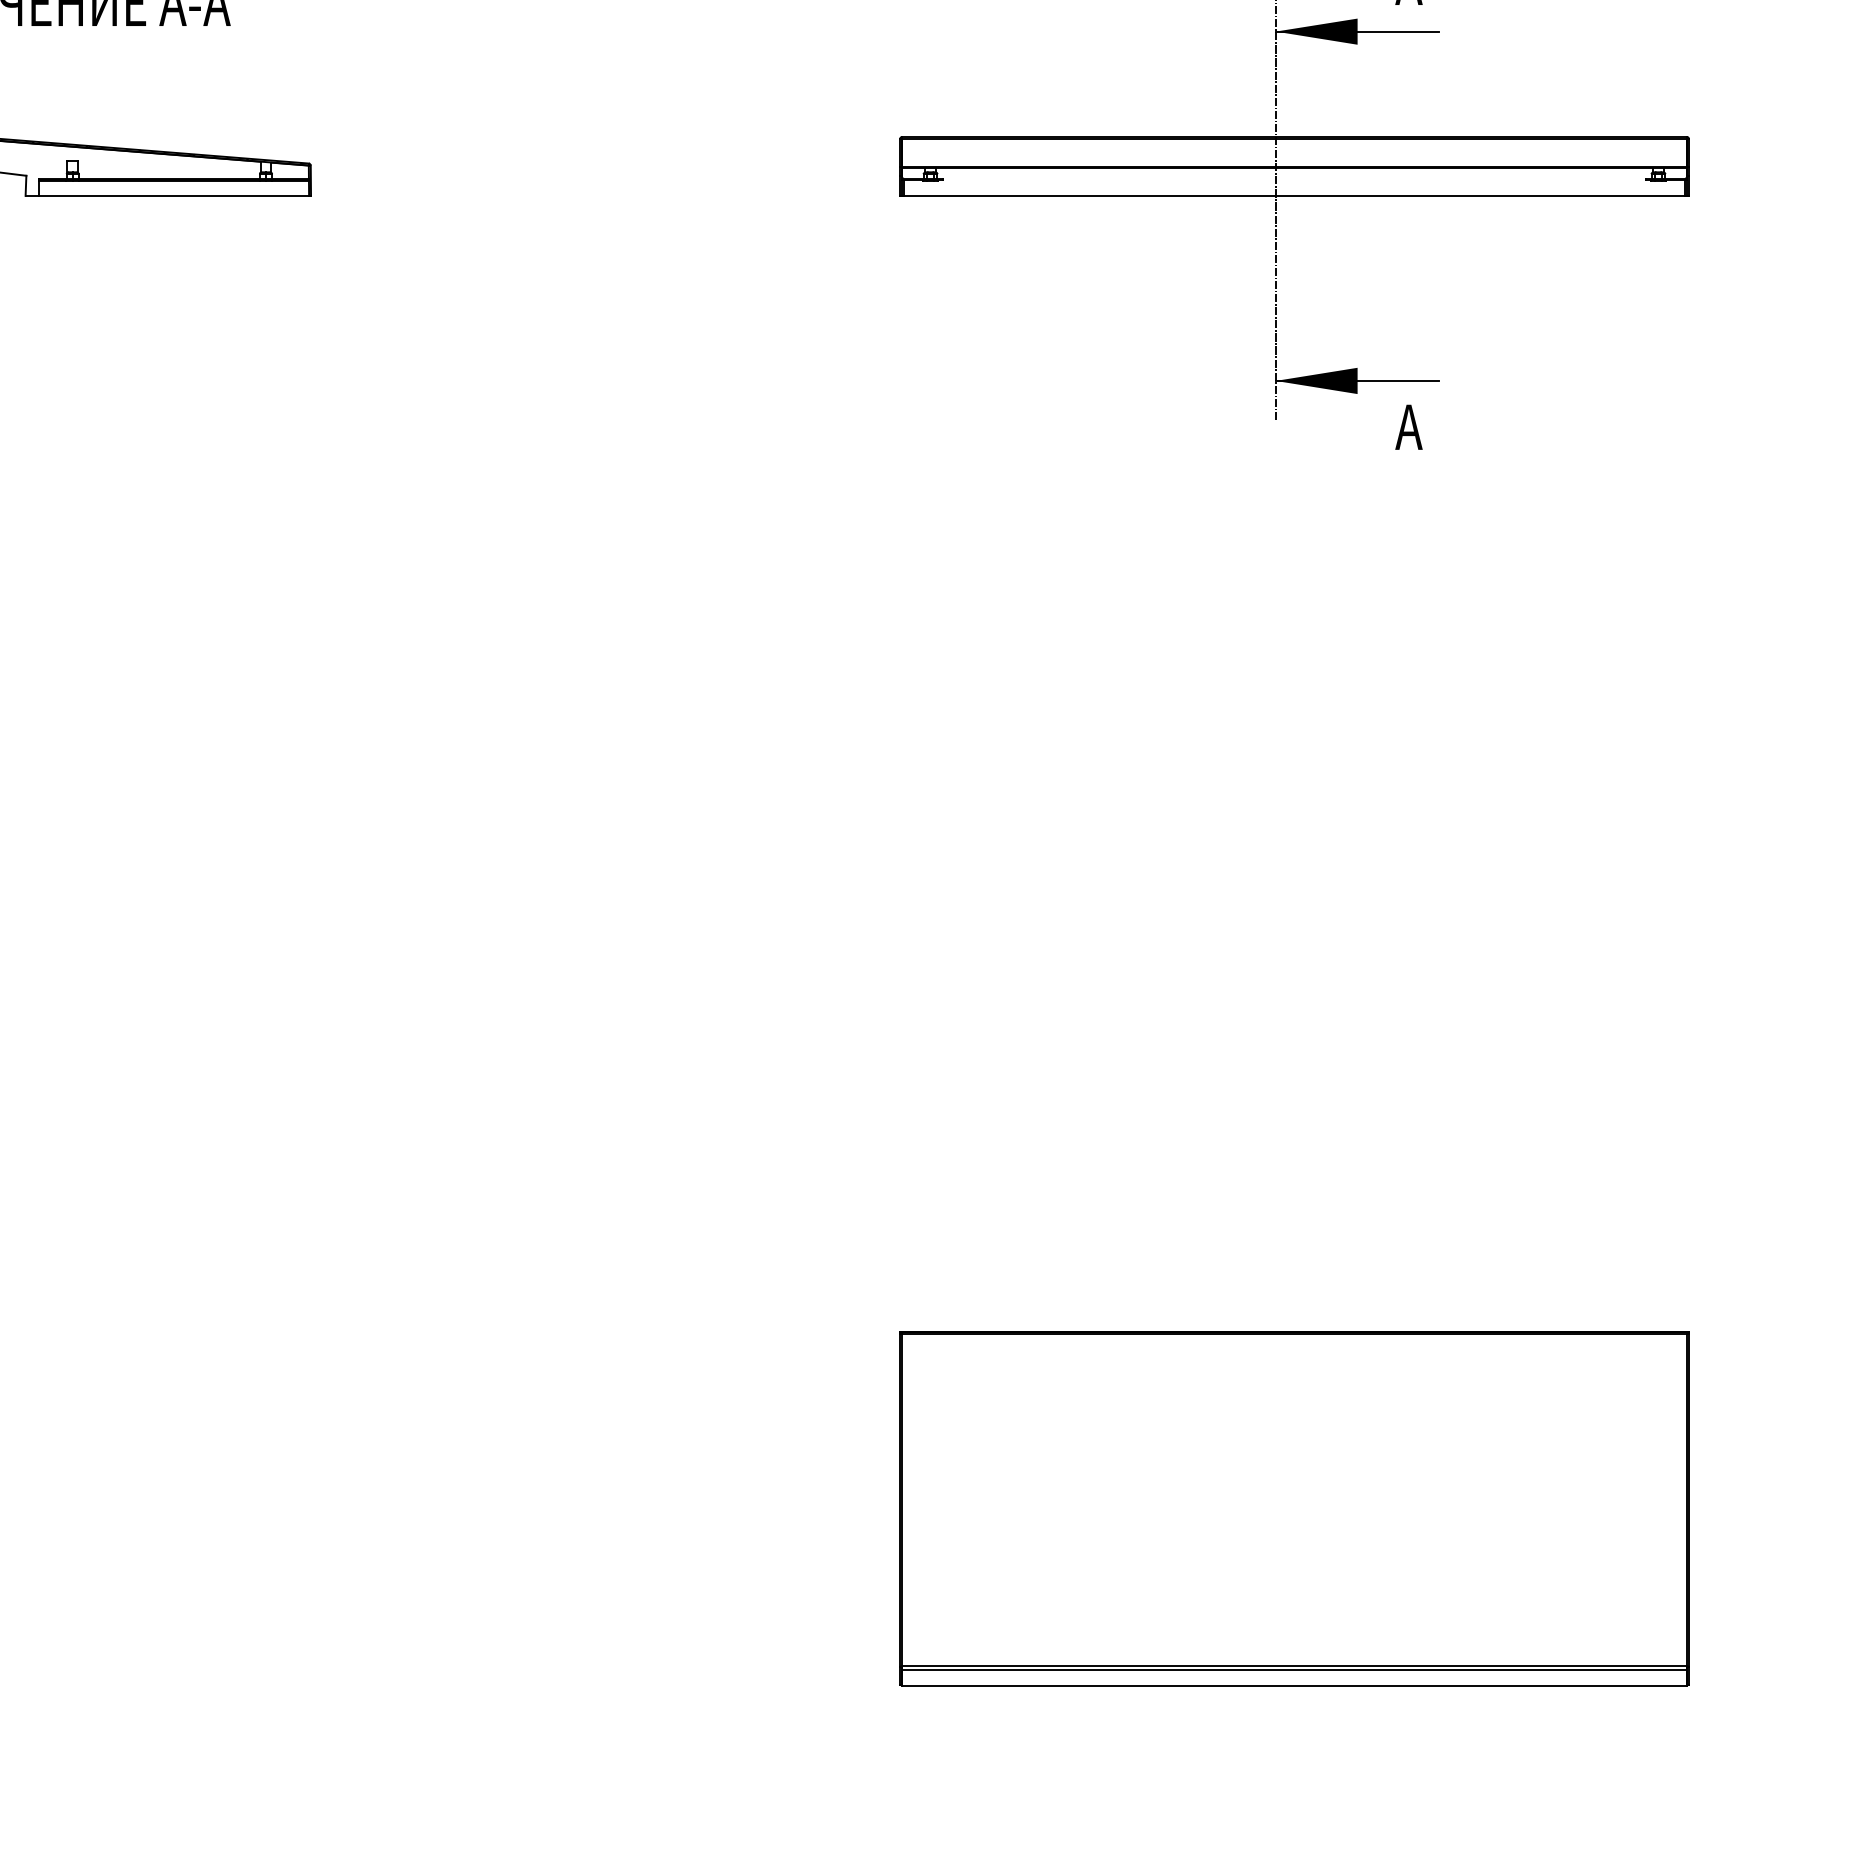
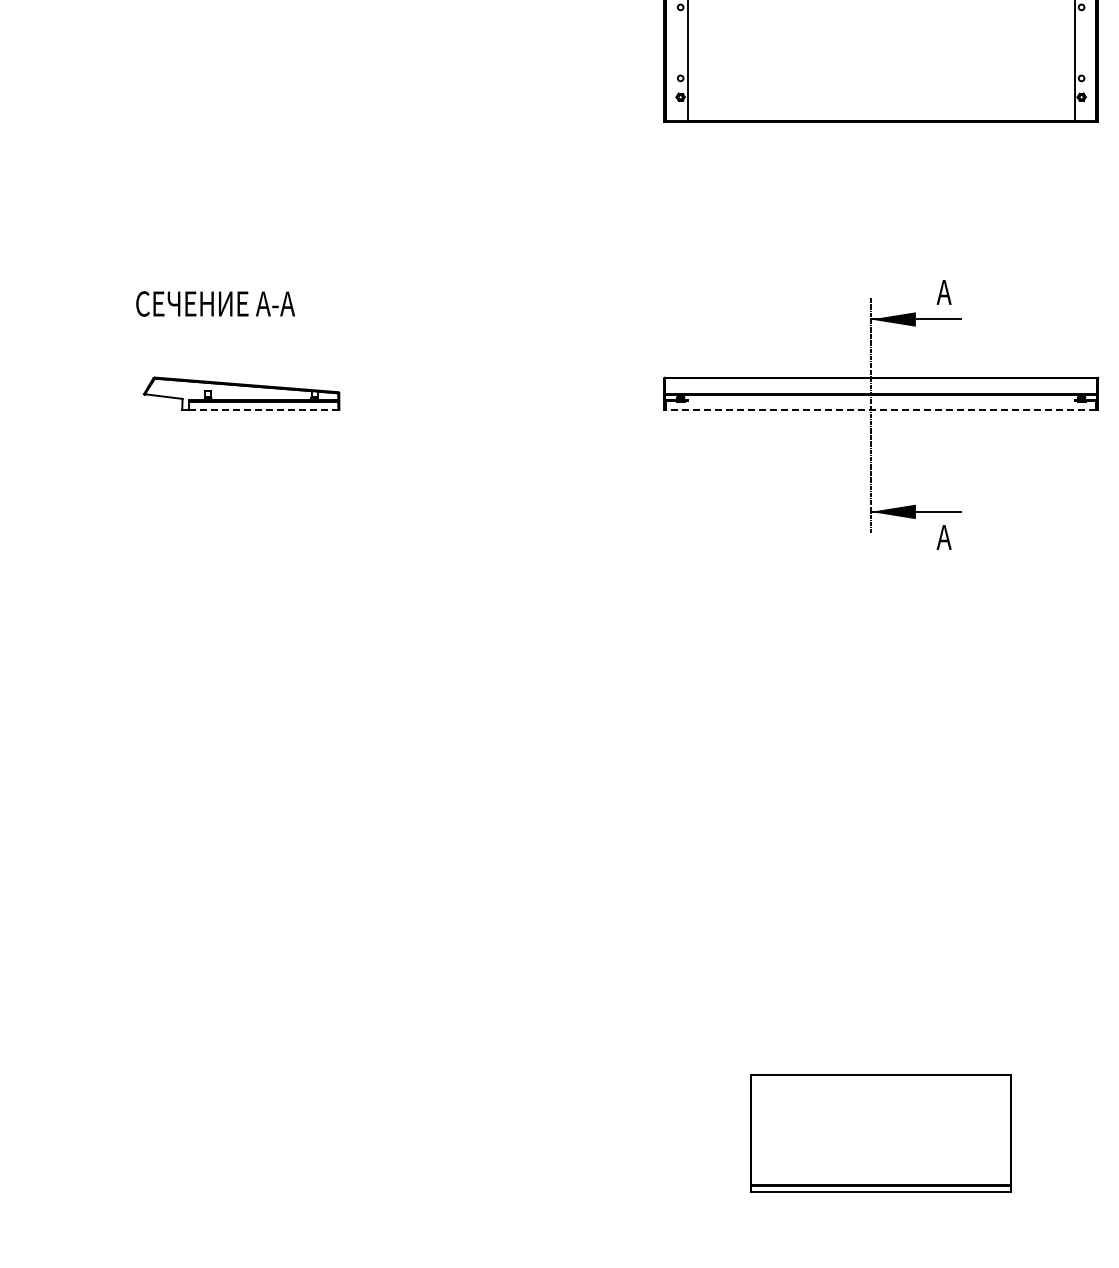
line: (173, 195) -> (263, 409), solid -> dashed
line: (1293, 195) -> (880, 409), solid -> dashed
part: (1293, 1509) -> (880, 1133), size x0.6

